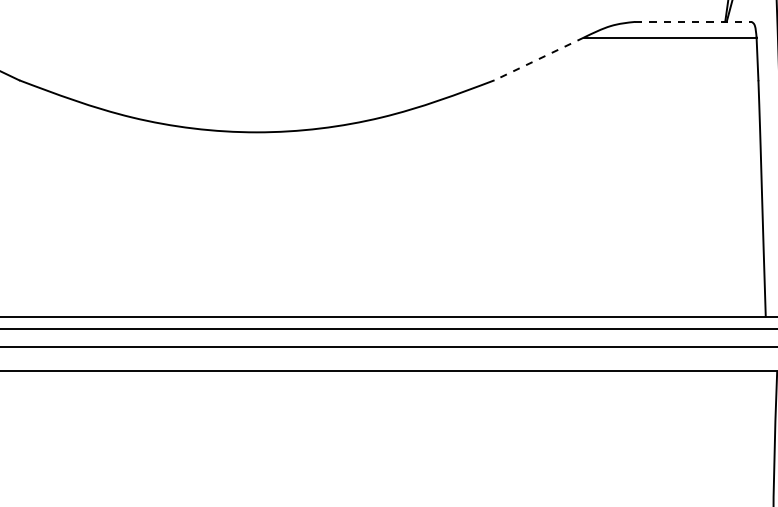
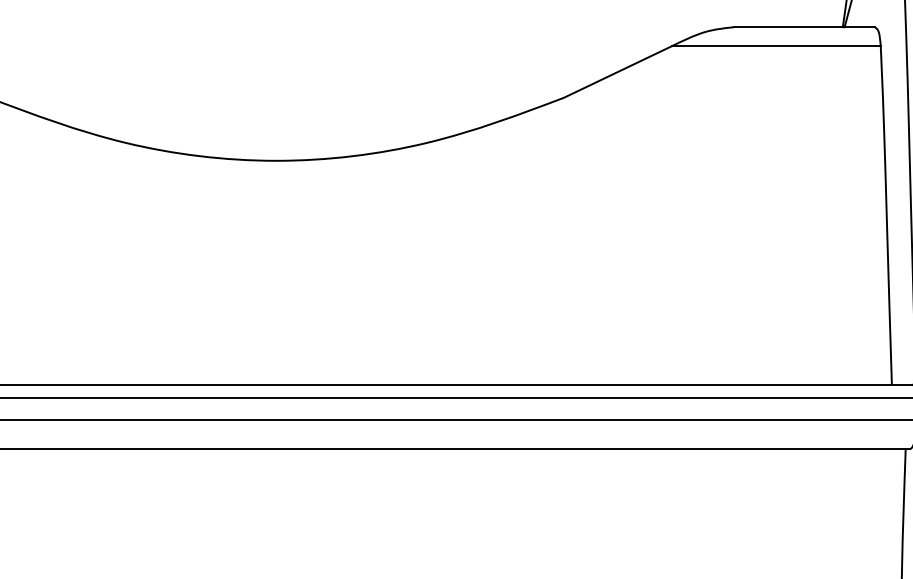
line: (693, 21) -> (804, 26), dashed -> solid
line: (539, 58) -> (618, 71), dashed -> solid

